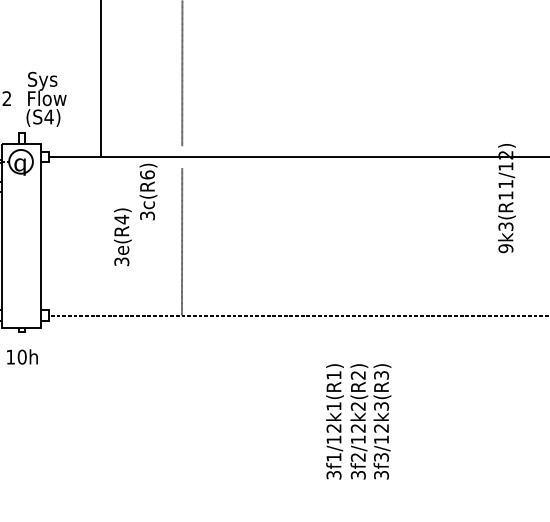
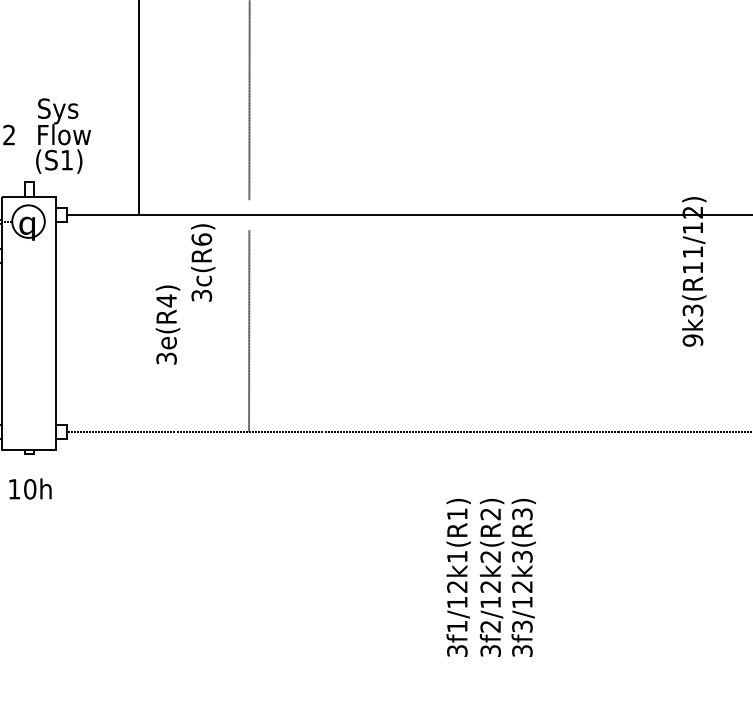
text: (48, 117) -> (66, 160), (S4) -> (S1)

